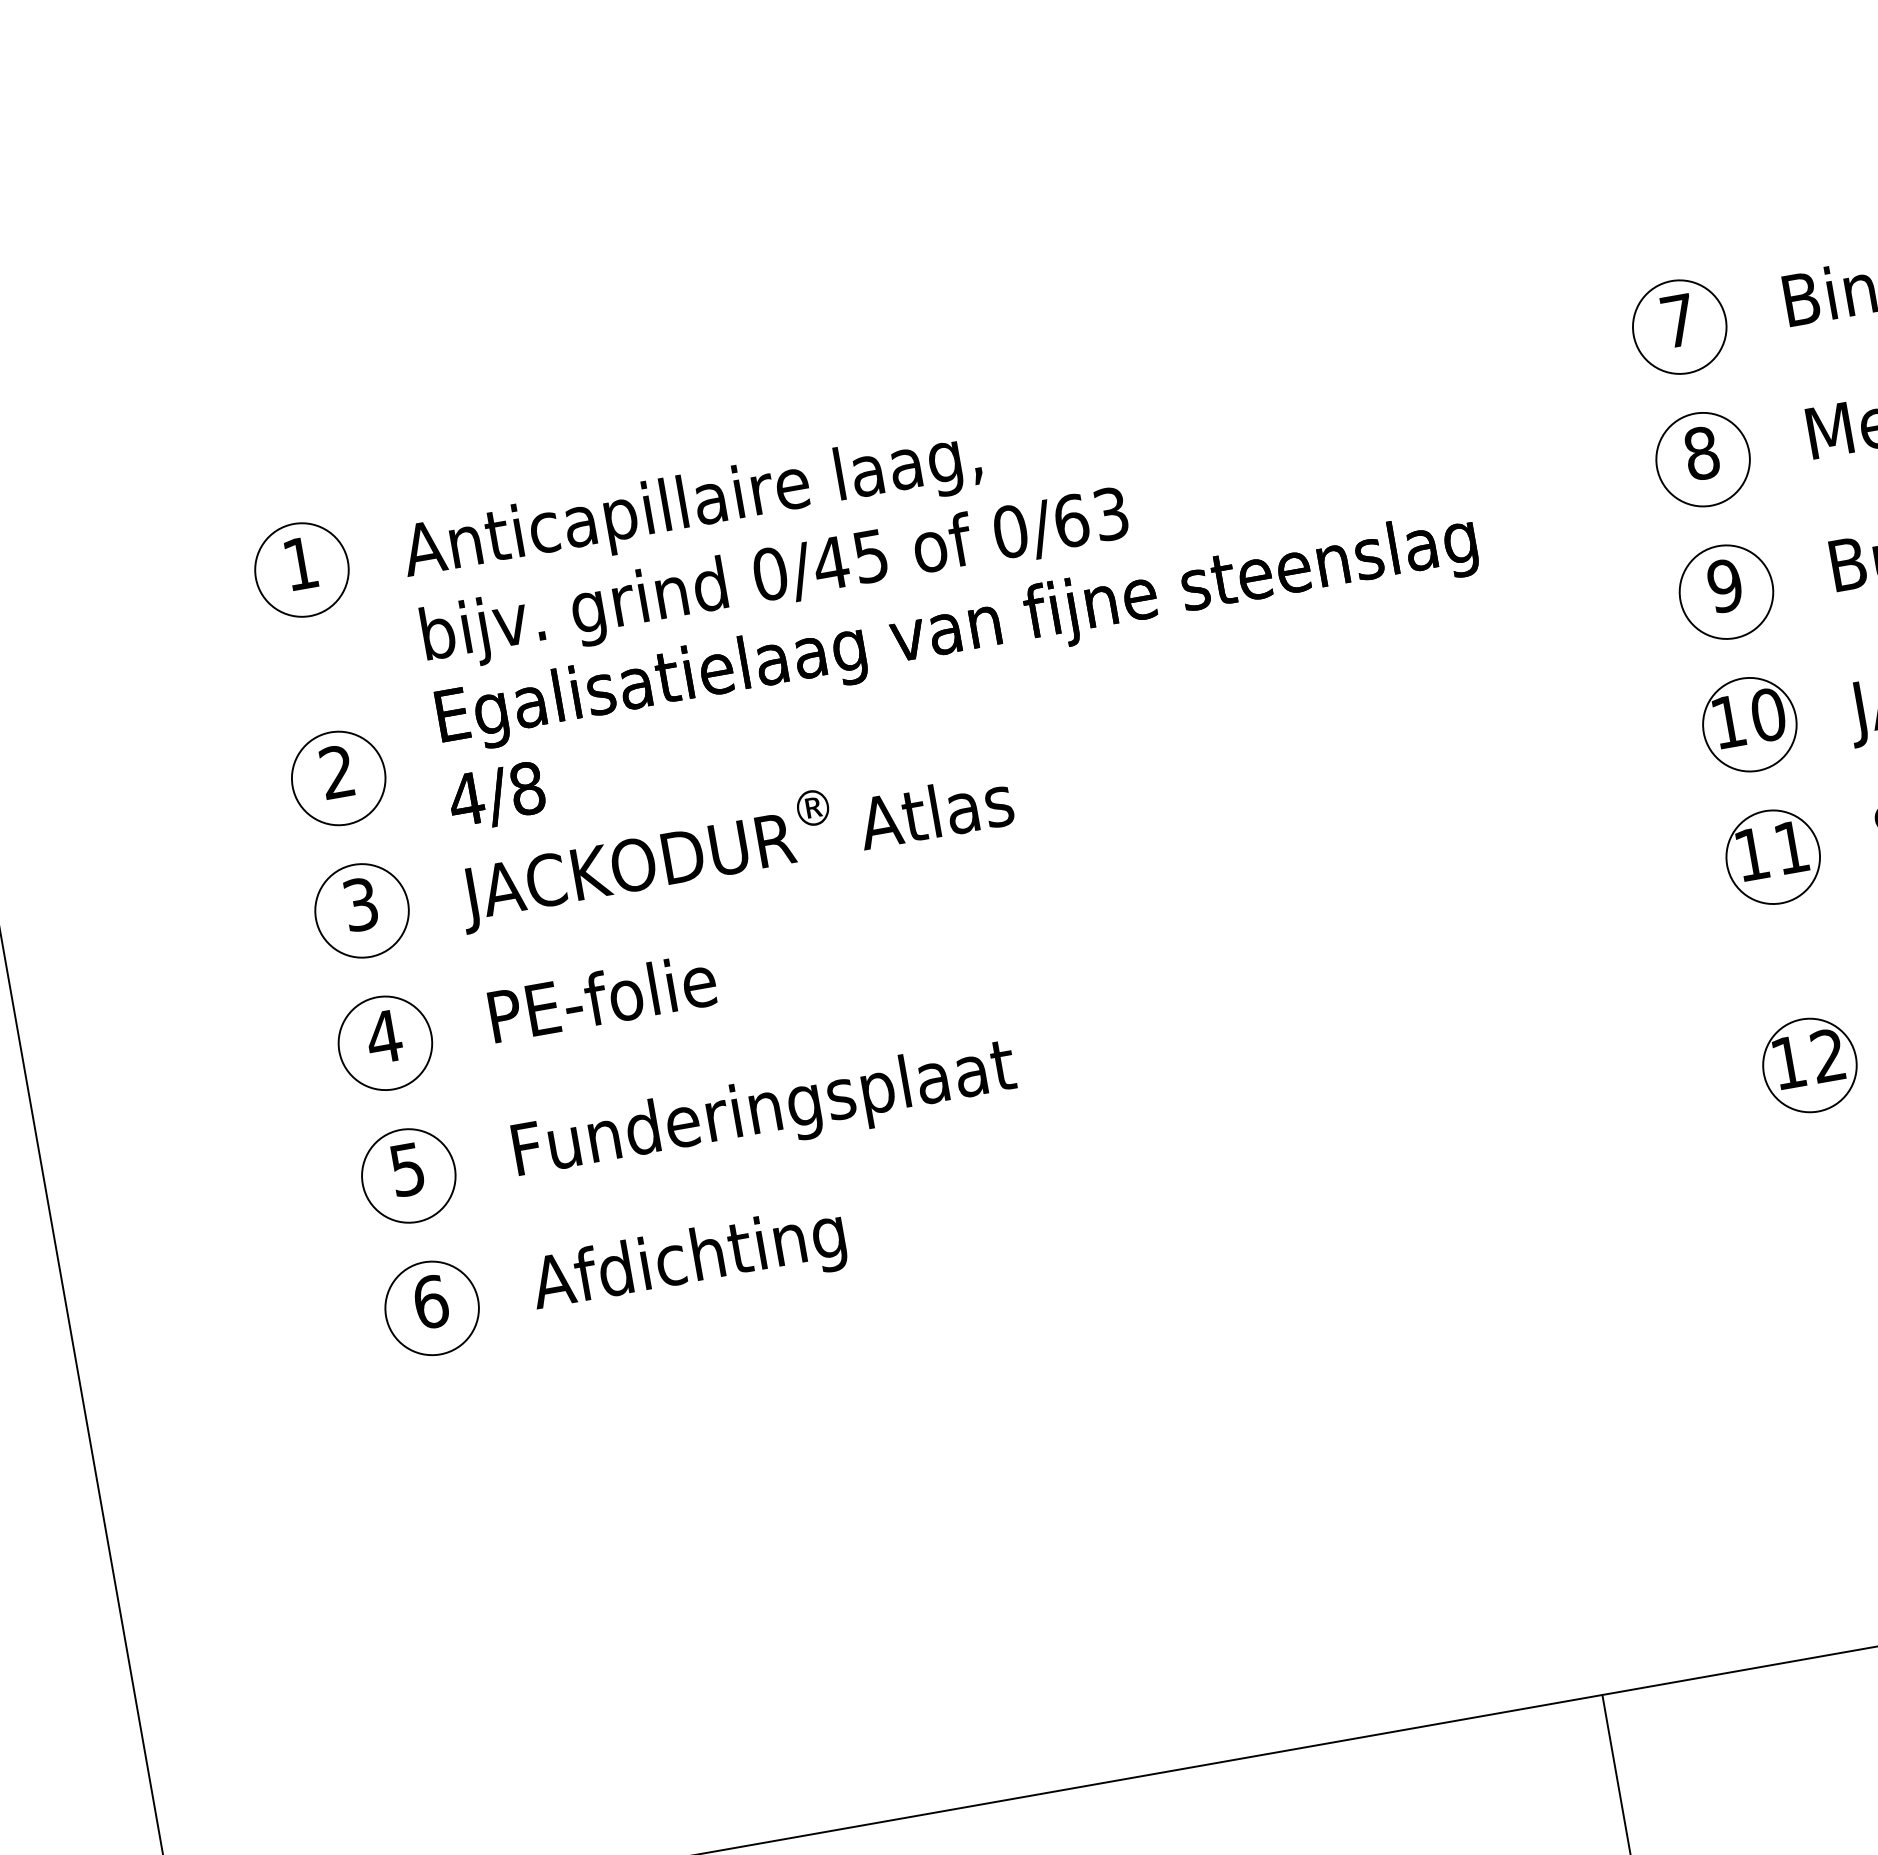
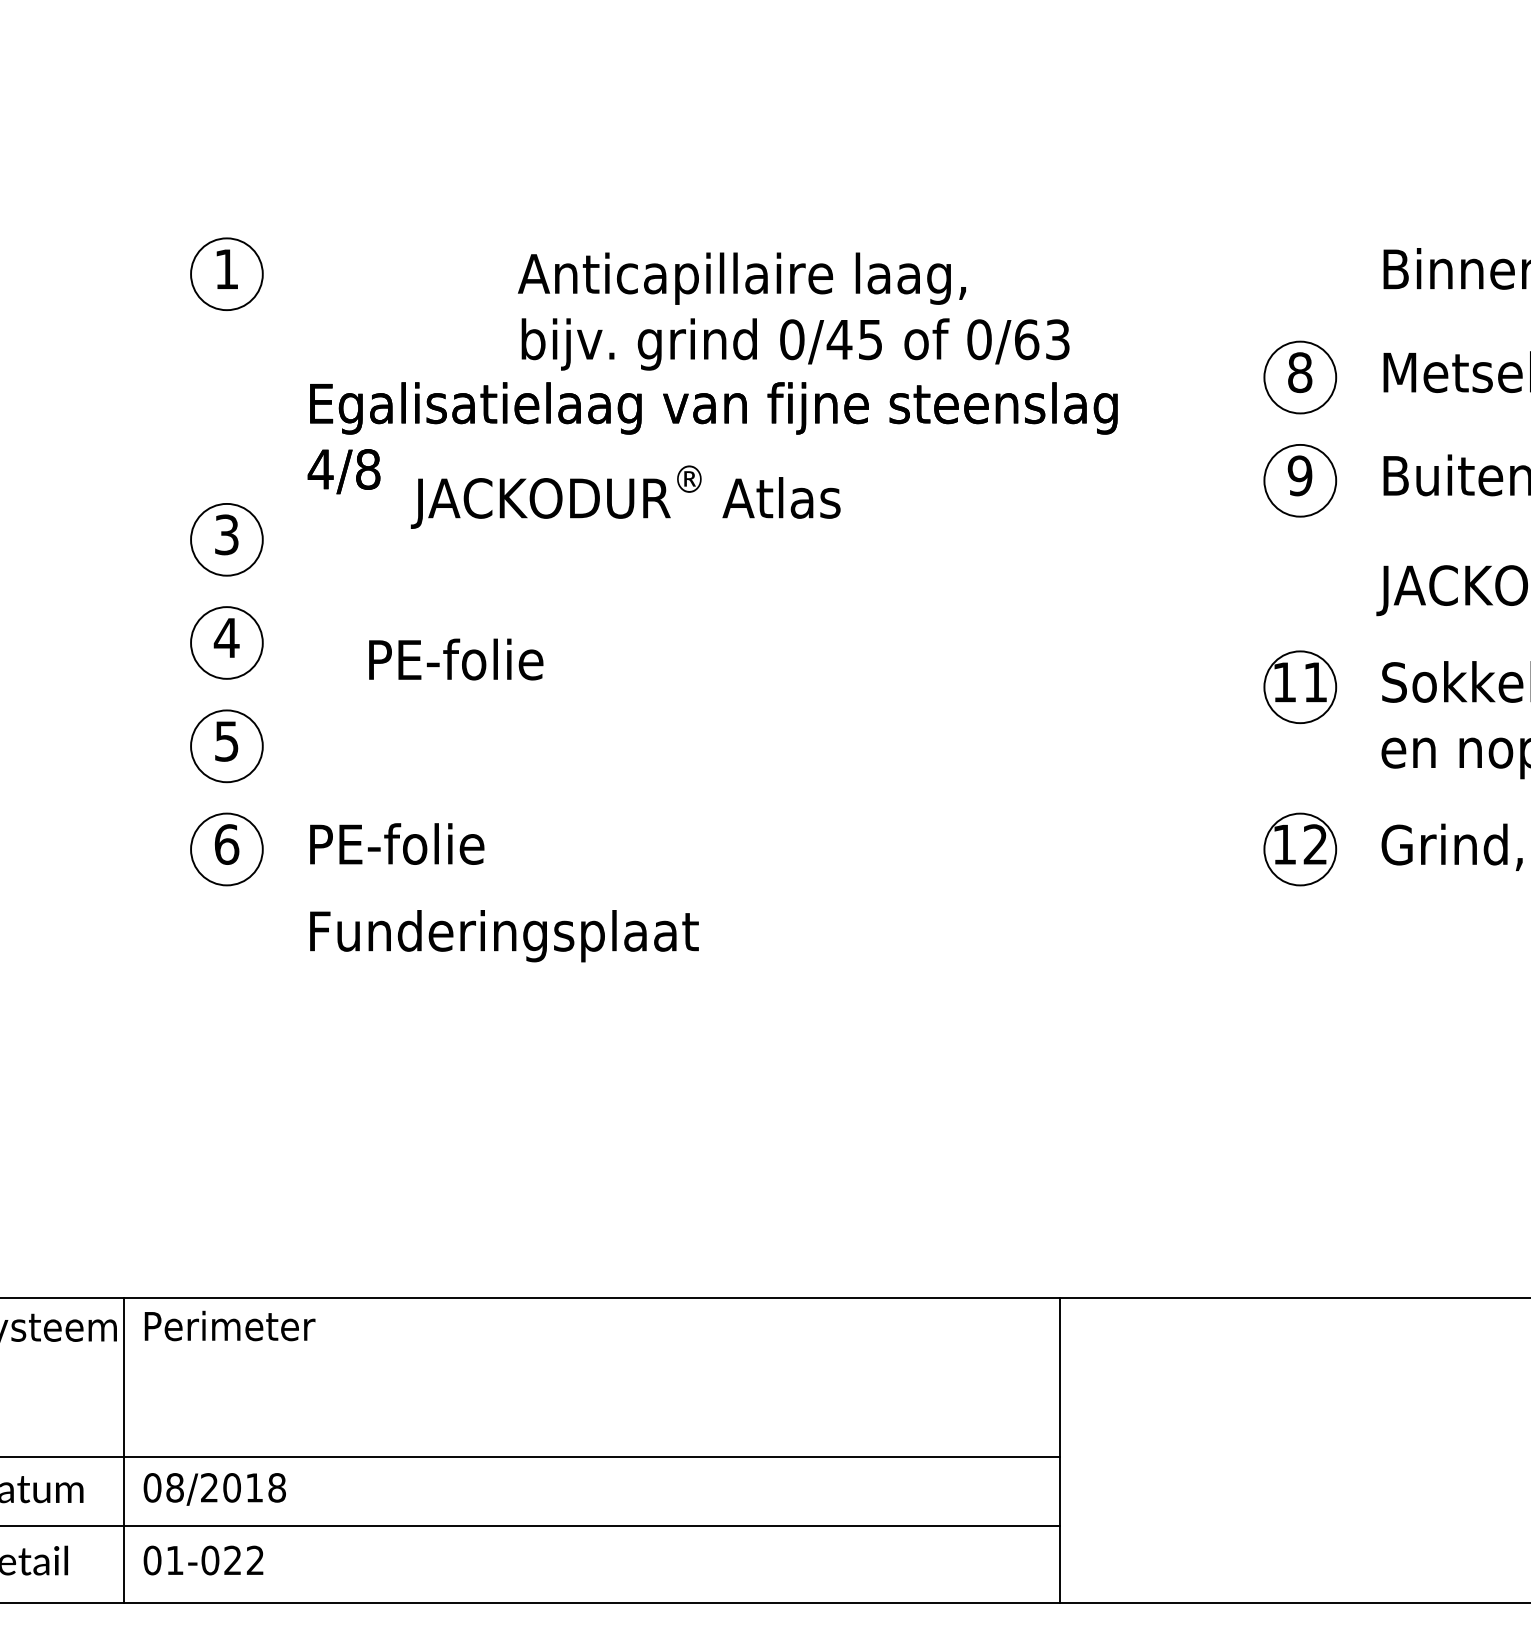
part: (1680, 327) -> (1300, 274), removed
text: (765, 537) -> (793, 311), moved
part: (1749, 723) -> (1300, 583), removed
part: (338, 778) -> (226, 436), removed
text: (734, 844) -> (625, 496), moved
text: (603, 997) -> (456, 659), moved
text: (765, 1113) -> (504, 936), moved
text: (688, 1263) -> (426, 849), Afdichting -> PE-folie

